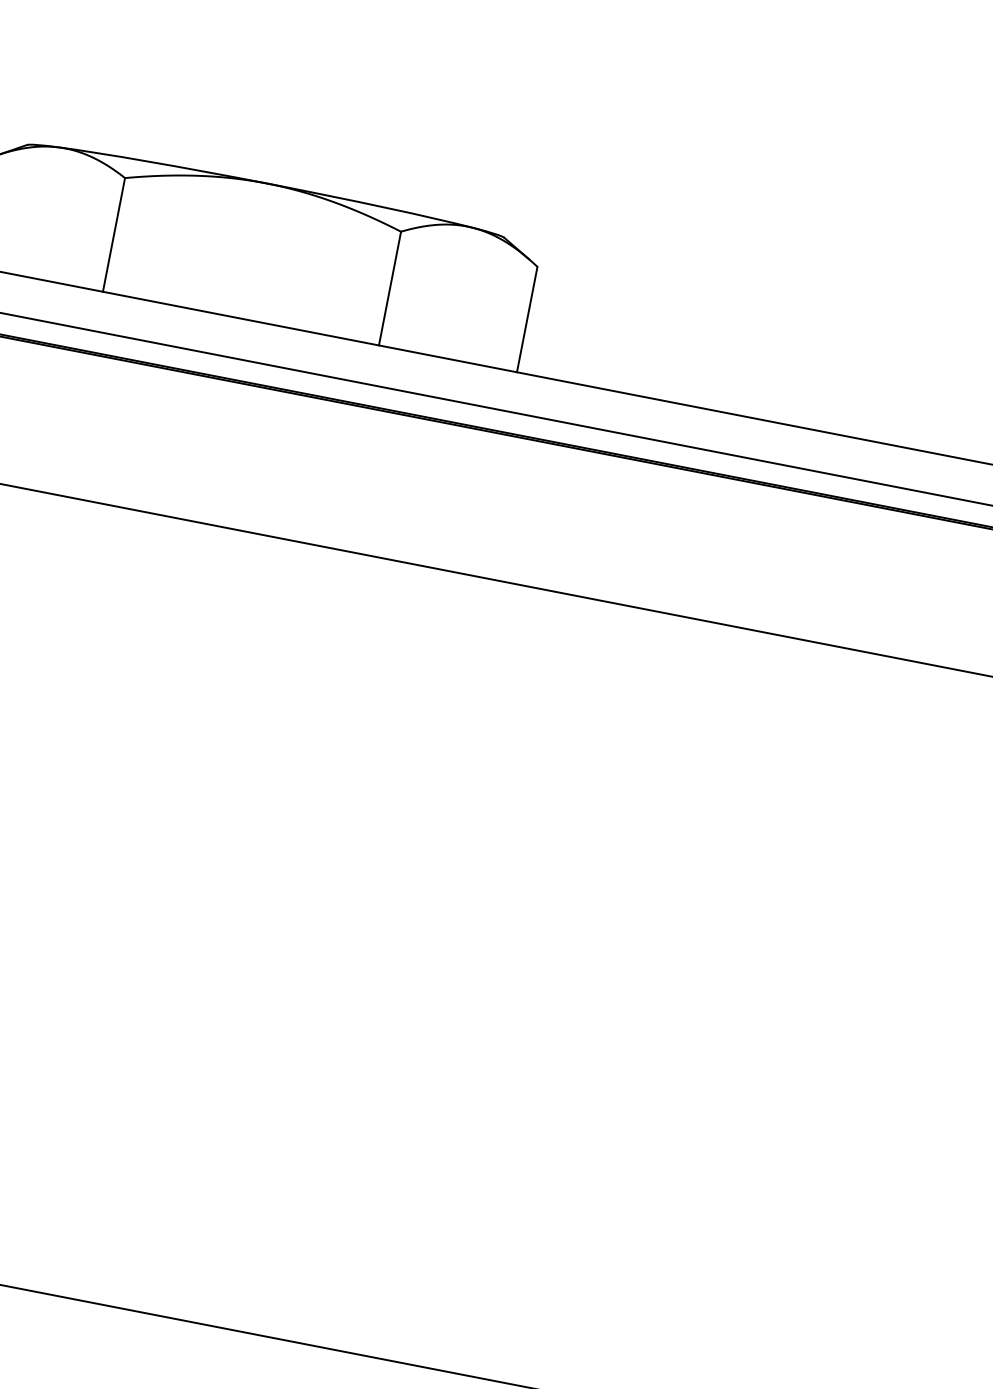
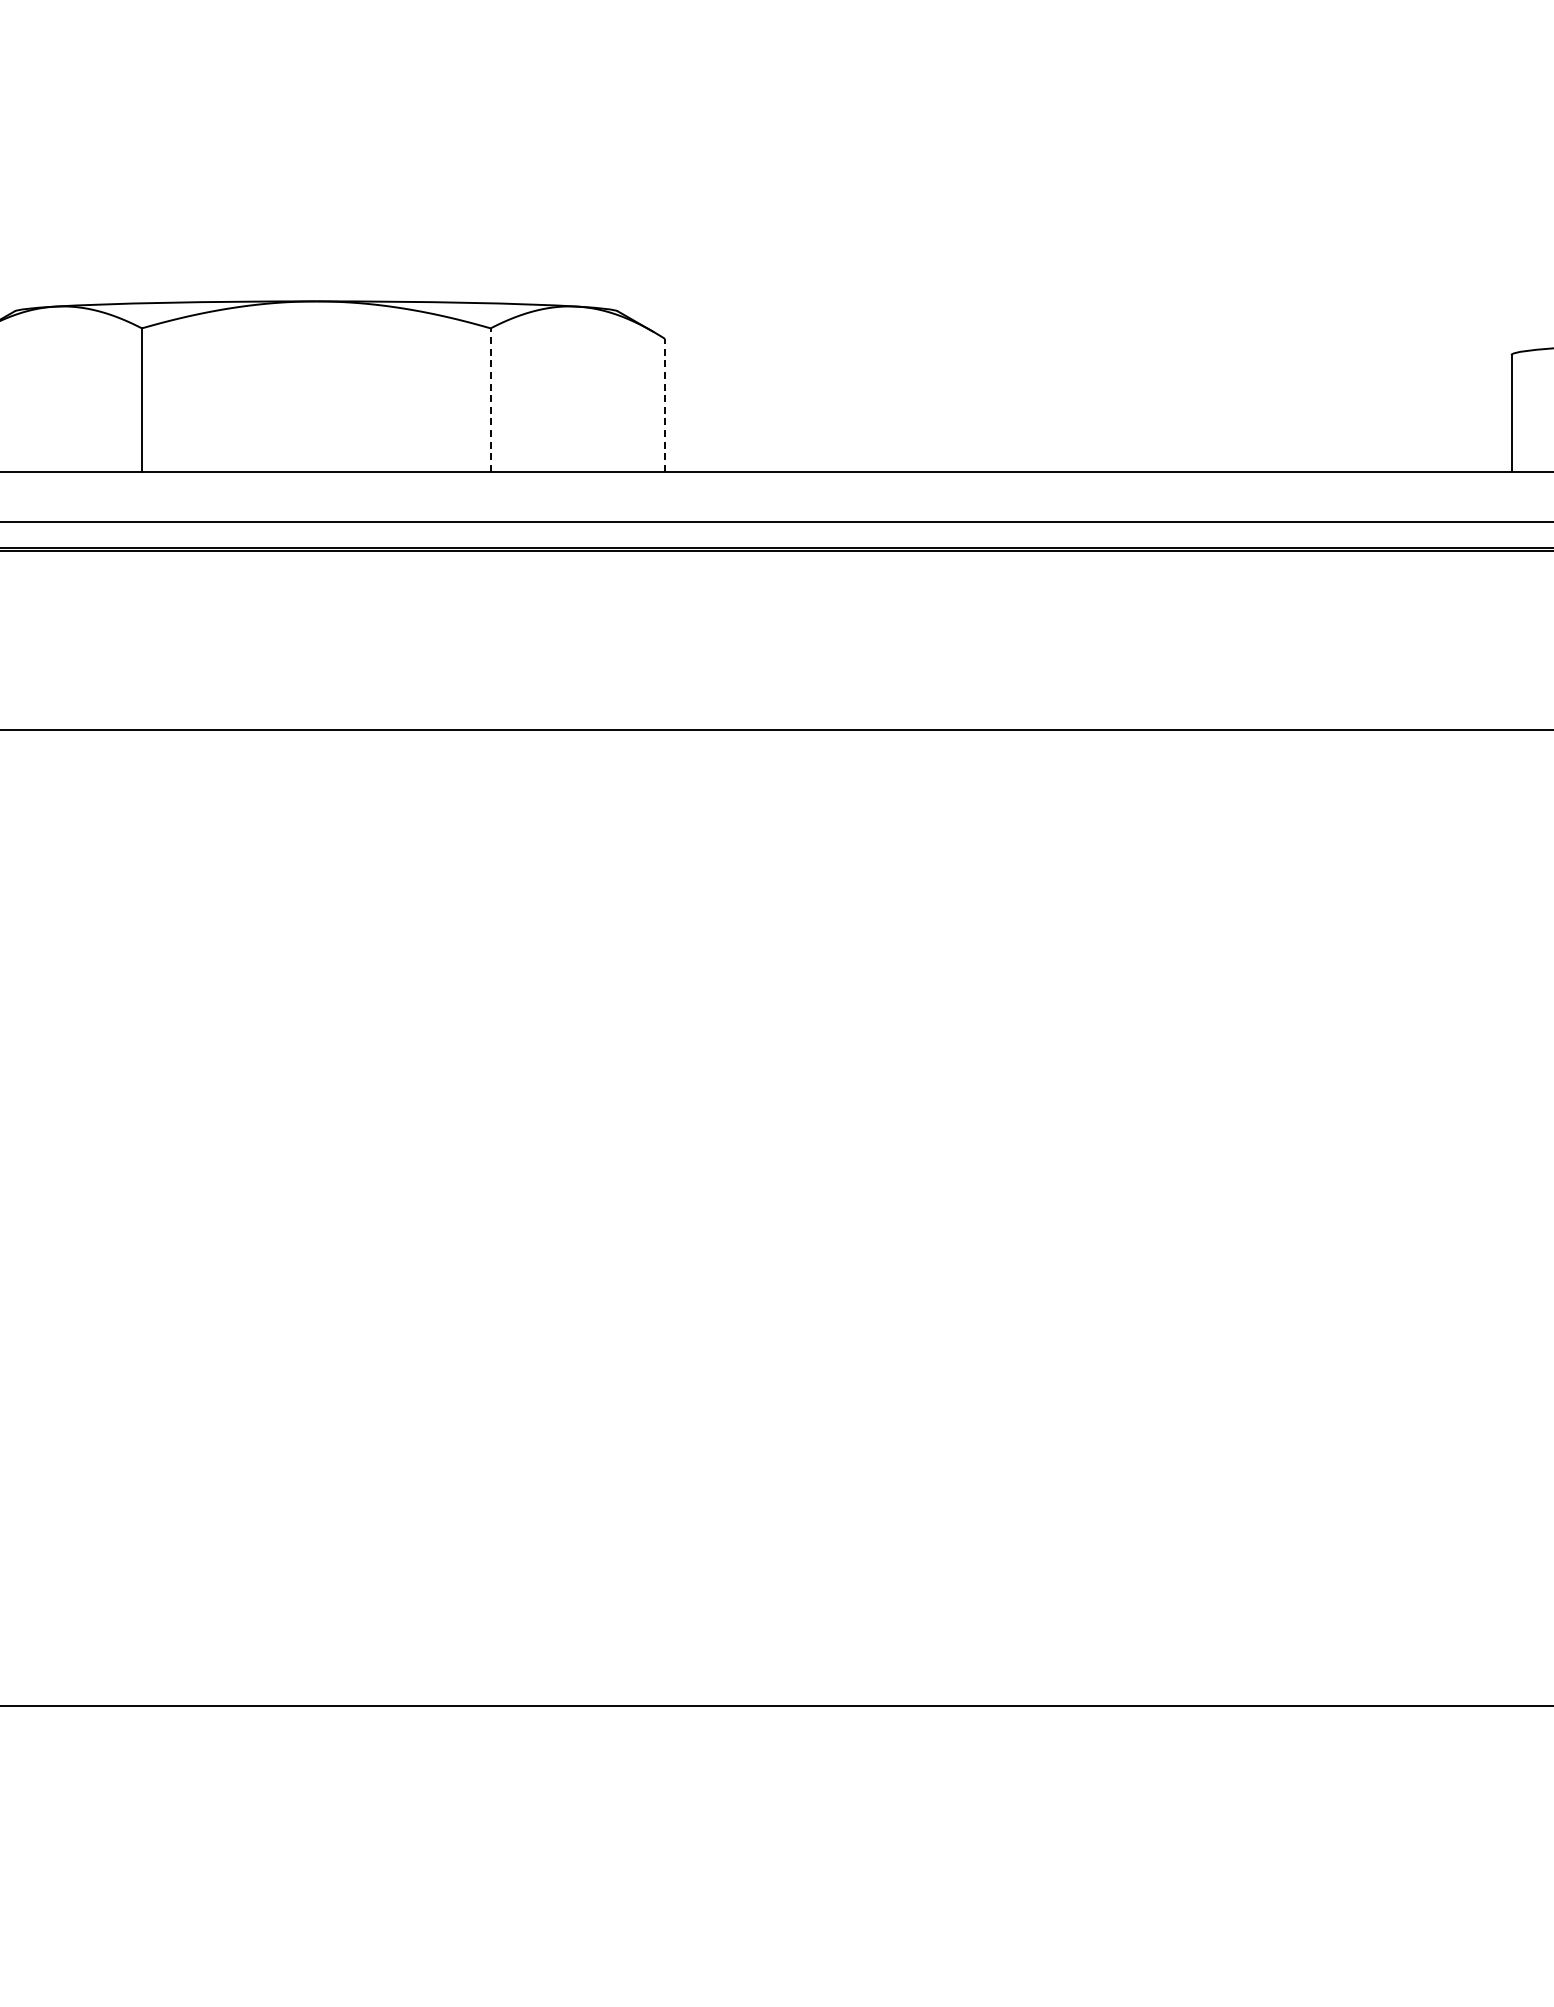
line: (389, 288) -> (490, 400), solid -> dashed
line: (527, 319) -> (665, 405), solid -> dashed

